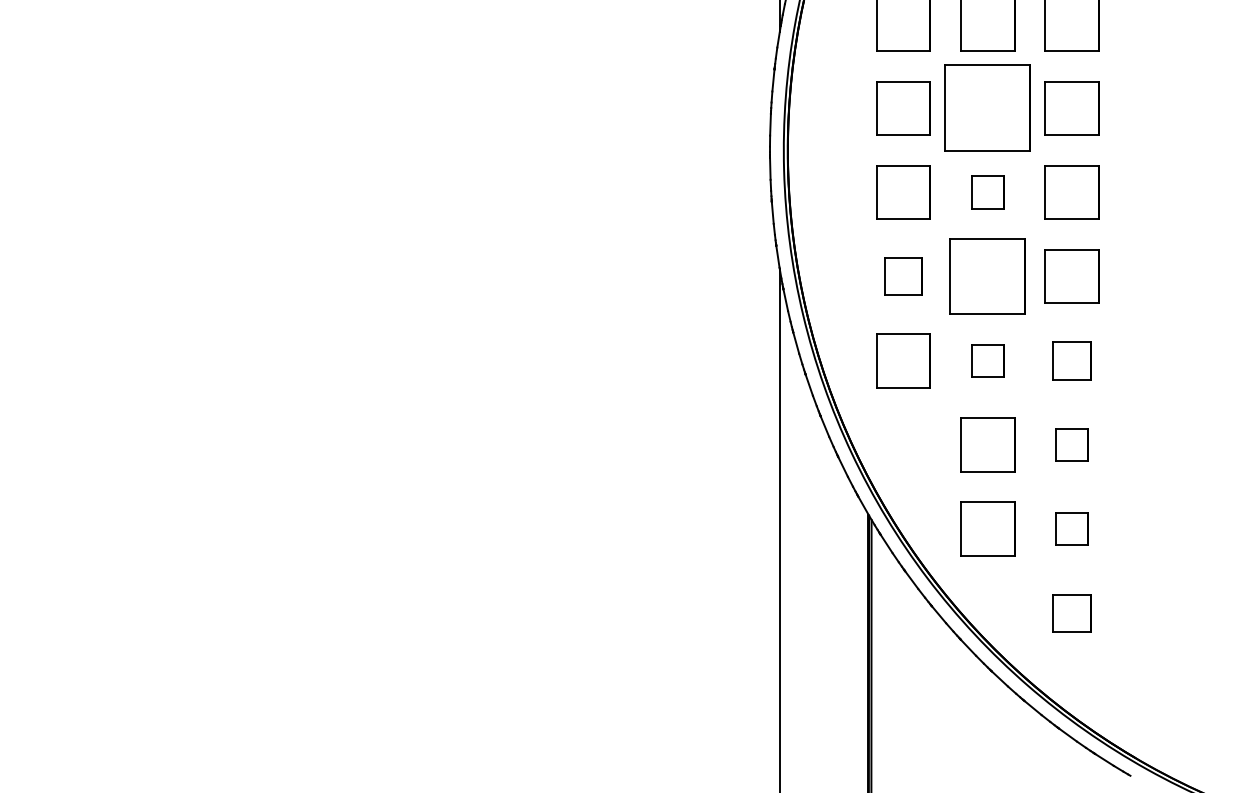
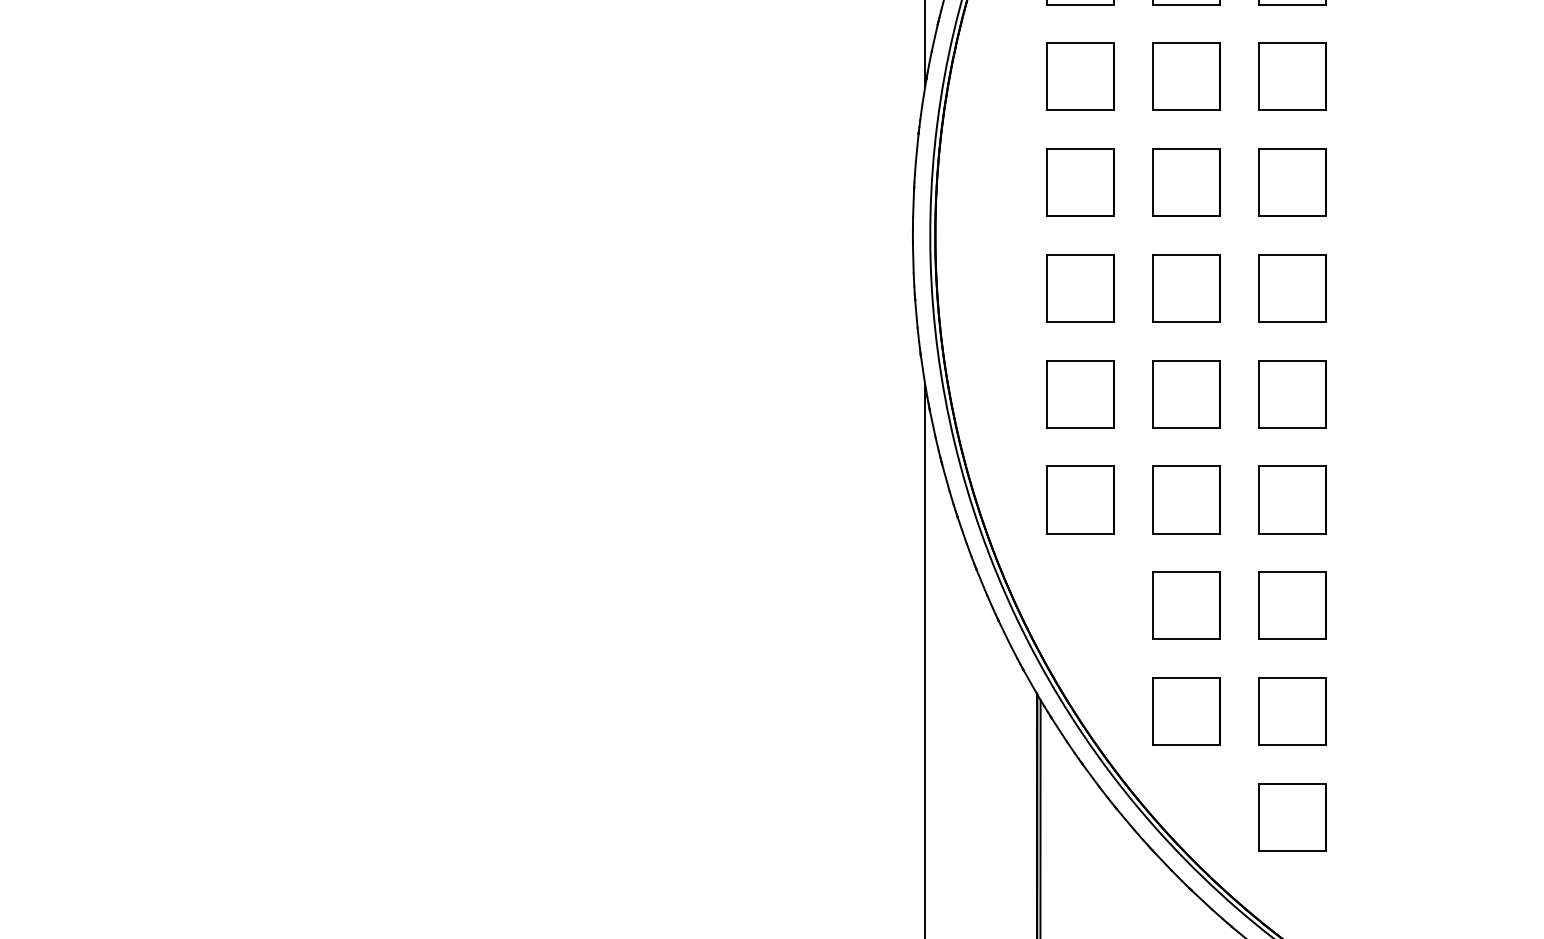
part: (987, 108) -> (1186, 182), size x0.62
part: (987, 192) -> (1186, 288), size x1.67
part: (903, 276) -> (1080, 394), size x1.43
part: (987, 276) -> (1186, 394), size x0.71
part: (987, 360) -> (1186, 499), size x1.67
part: (1071, 360) -> (1291, 499), size x1.43
part: (1071, 444) -> (1291, 605), size x1.67
part: (1071, 528) -> (1291, 710), size x1.67
part: (1071, 613) -> (1291, 817), size x1.43

